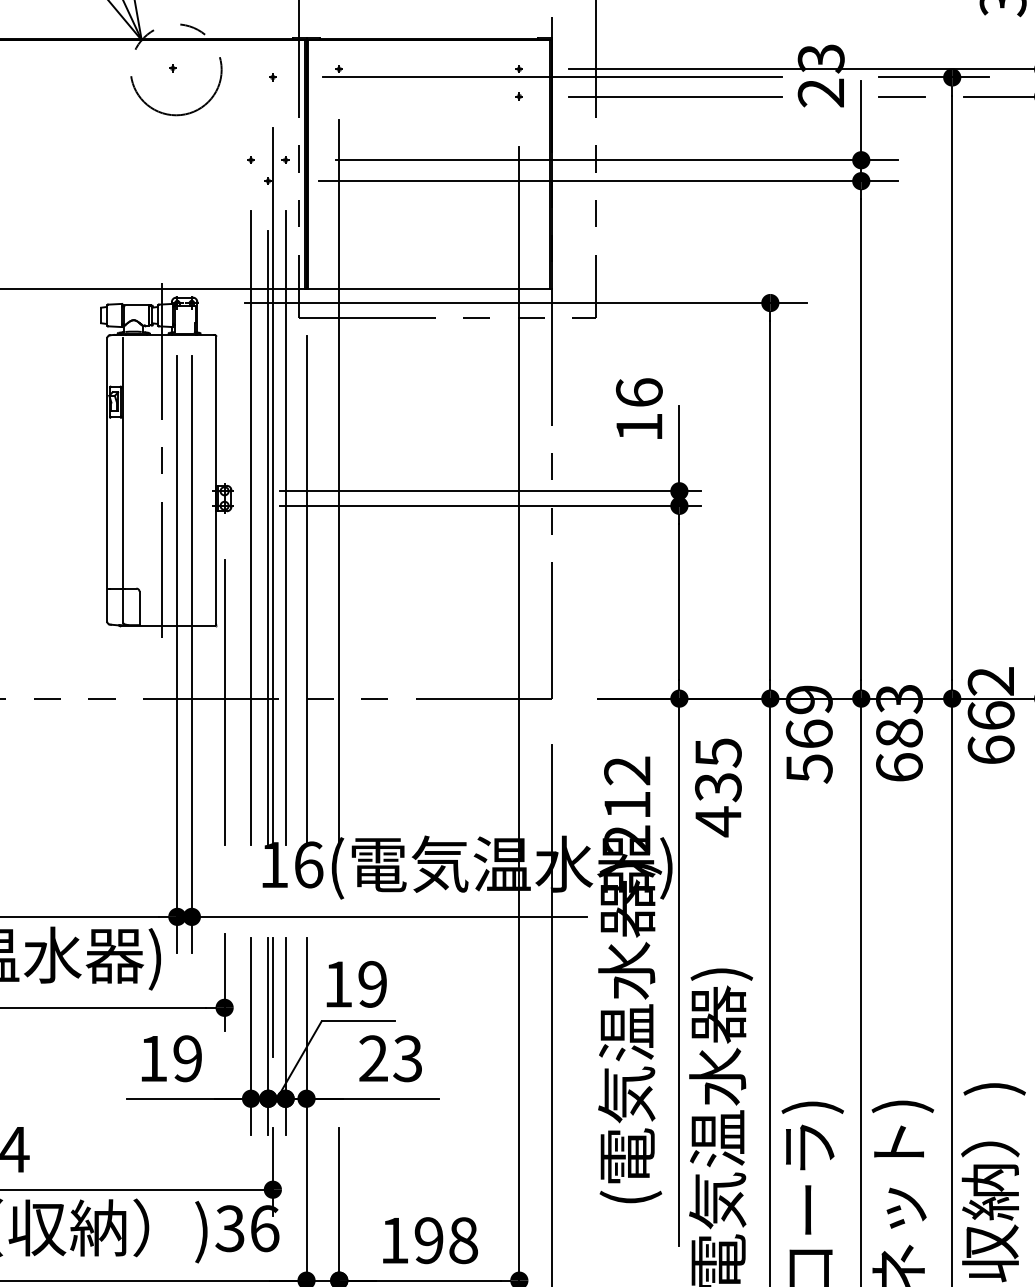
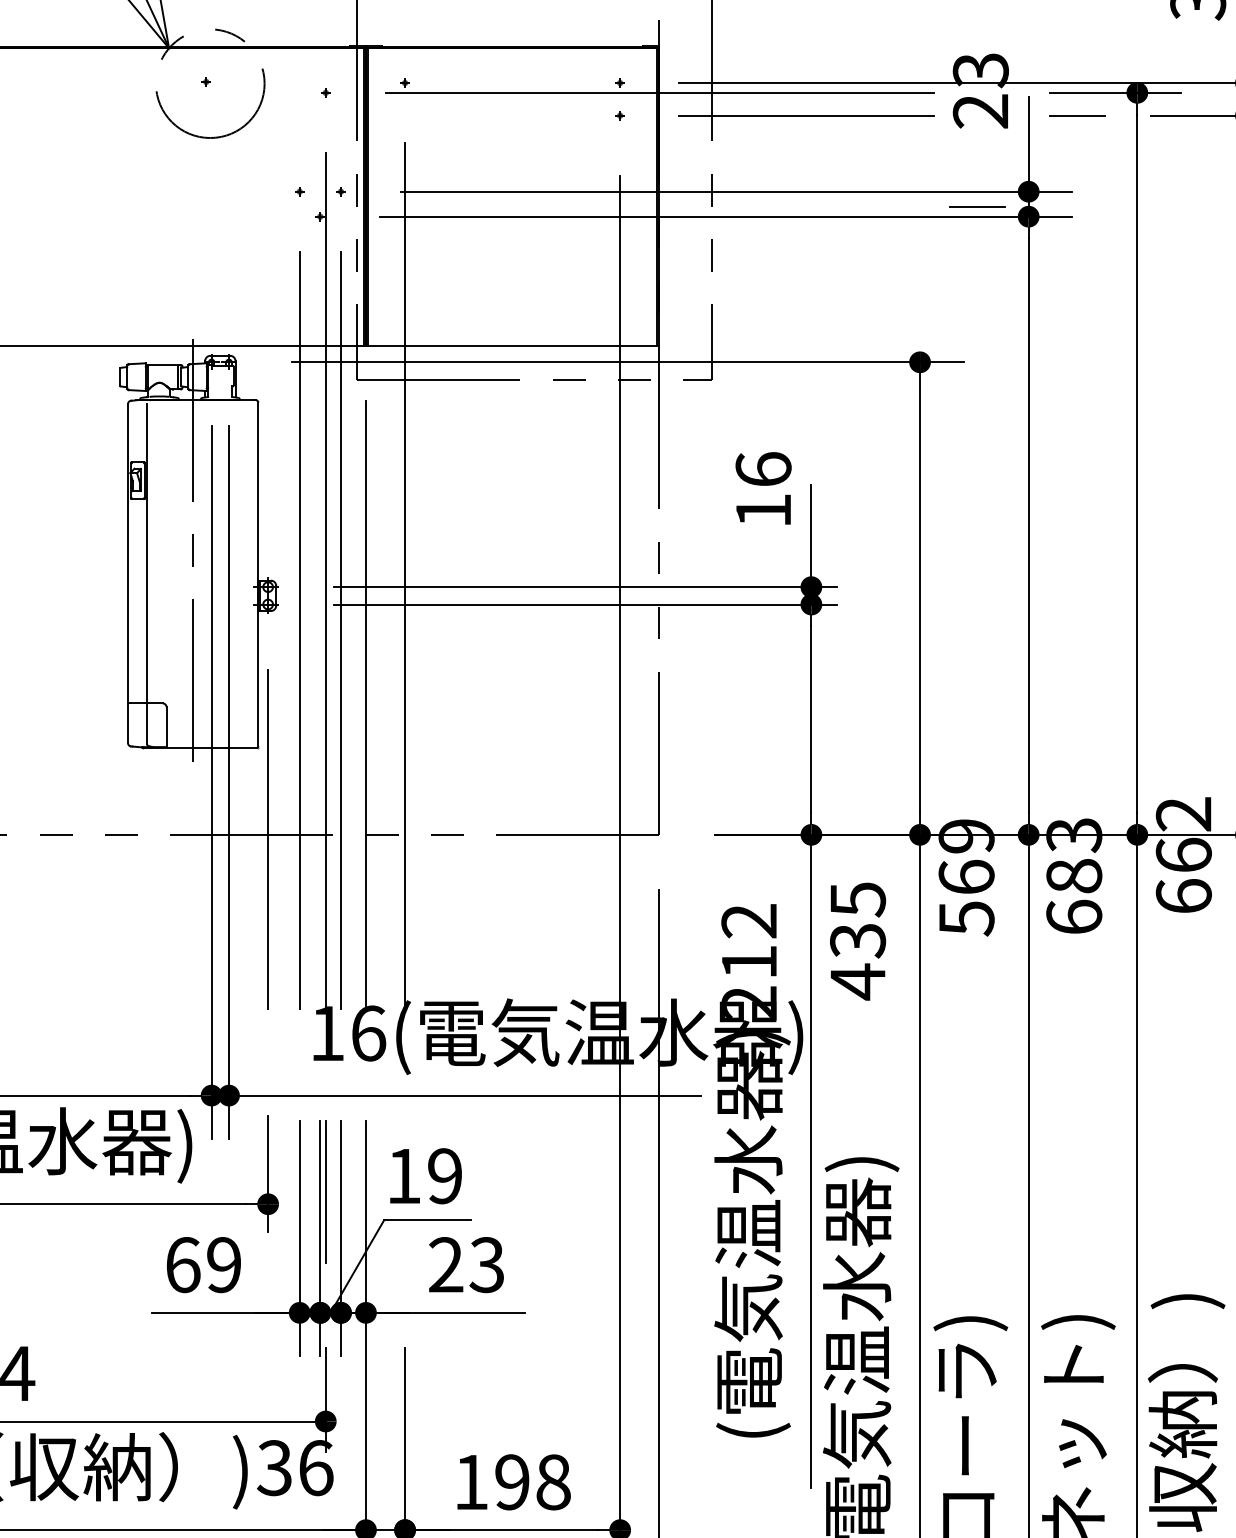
line: (818, 172) -> (977, 206), added
line: (268, 537) -> (320, 642), removed
text: (153, 1059) -> (183, 1265), 19 -> 69

